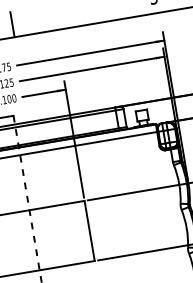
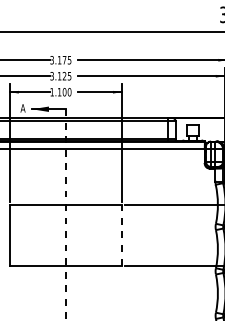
line: (12, 23) -> (80, 18), removed
line: (89, 231) -> (121, 235), solid -> dashed

